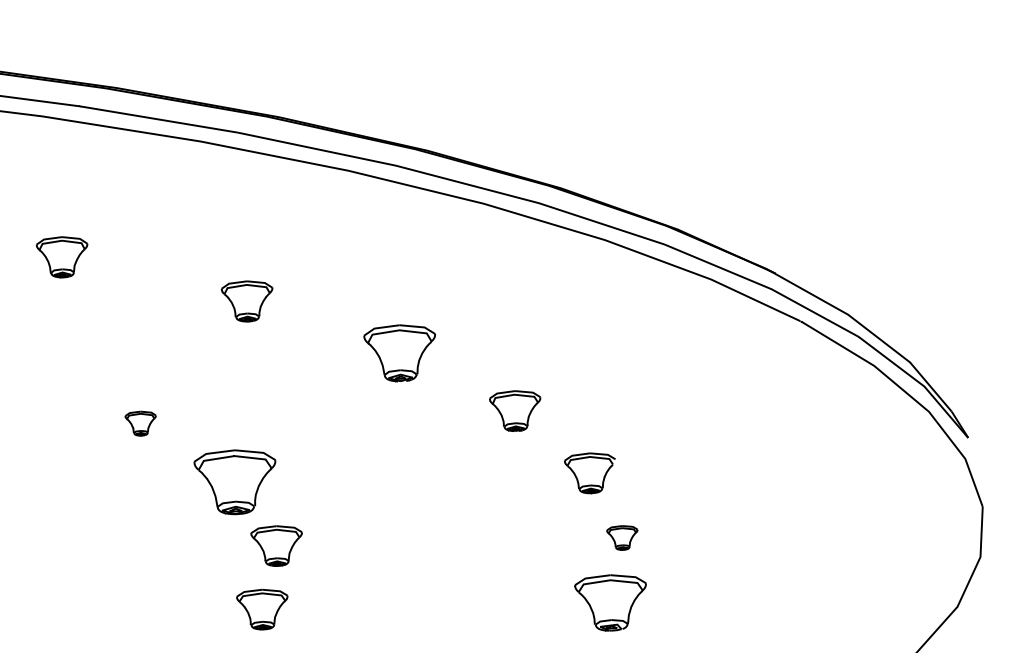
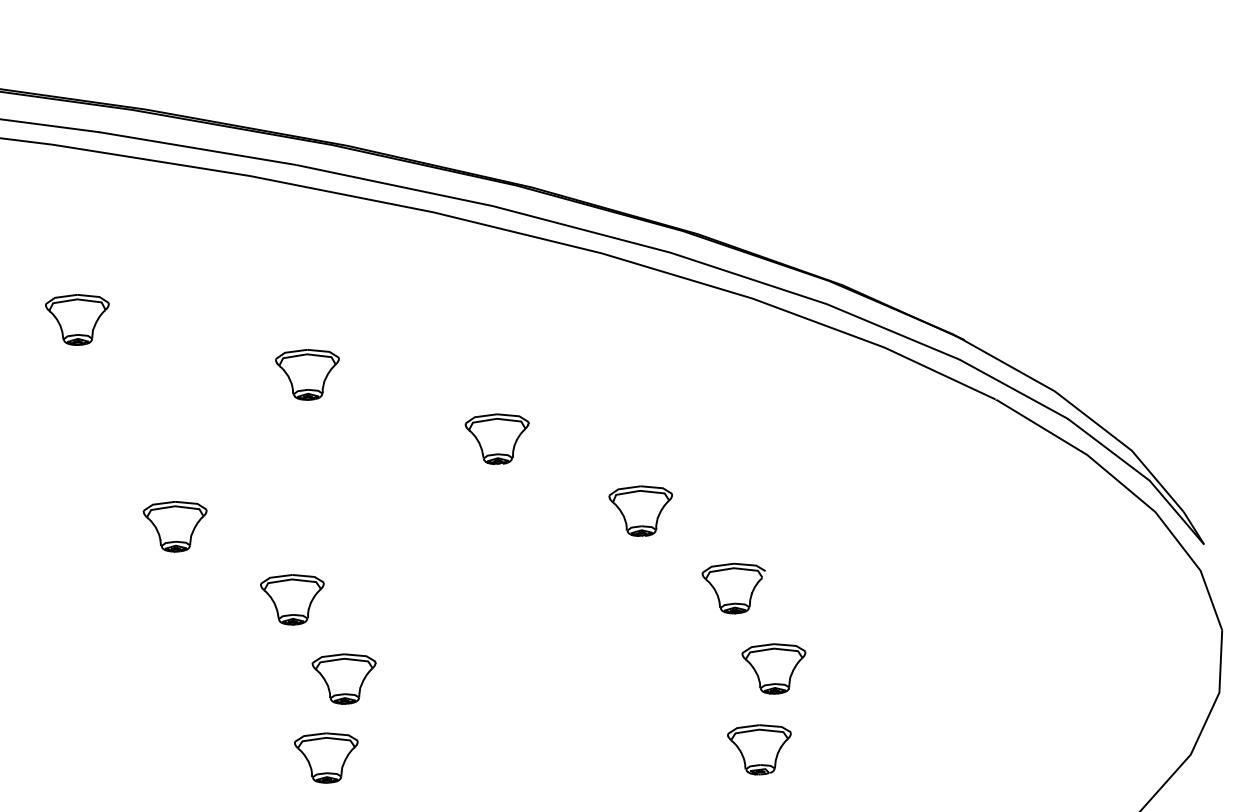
part: (399, 352) -> (496, 438), size x0.71
part: (140, 423) -> (174, 526), size x1.67
part: (235, 482) -> (292, 599), size x0.62
part: (621, 537) -> (773, 668), size x1.67
part: (610, 602) -> (759, 749), size x0.71

